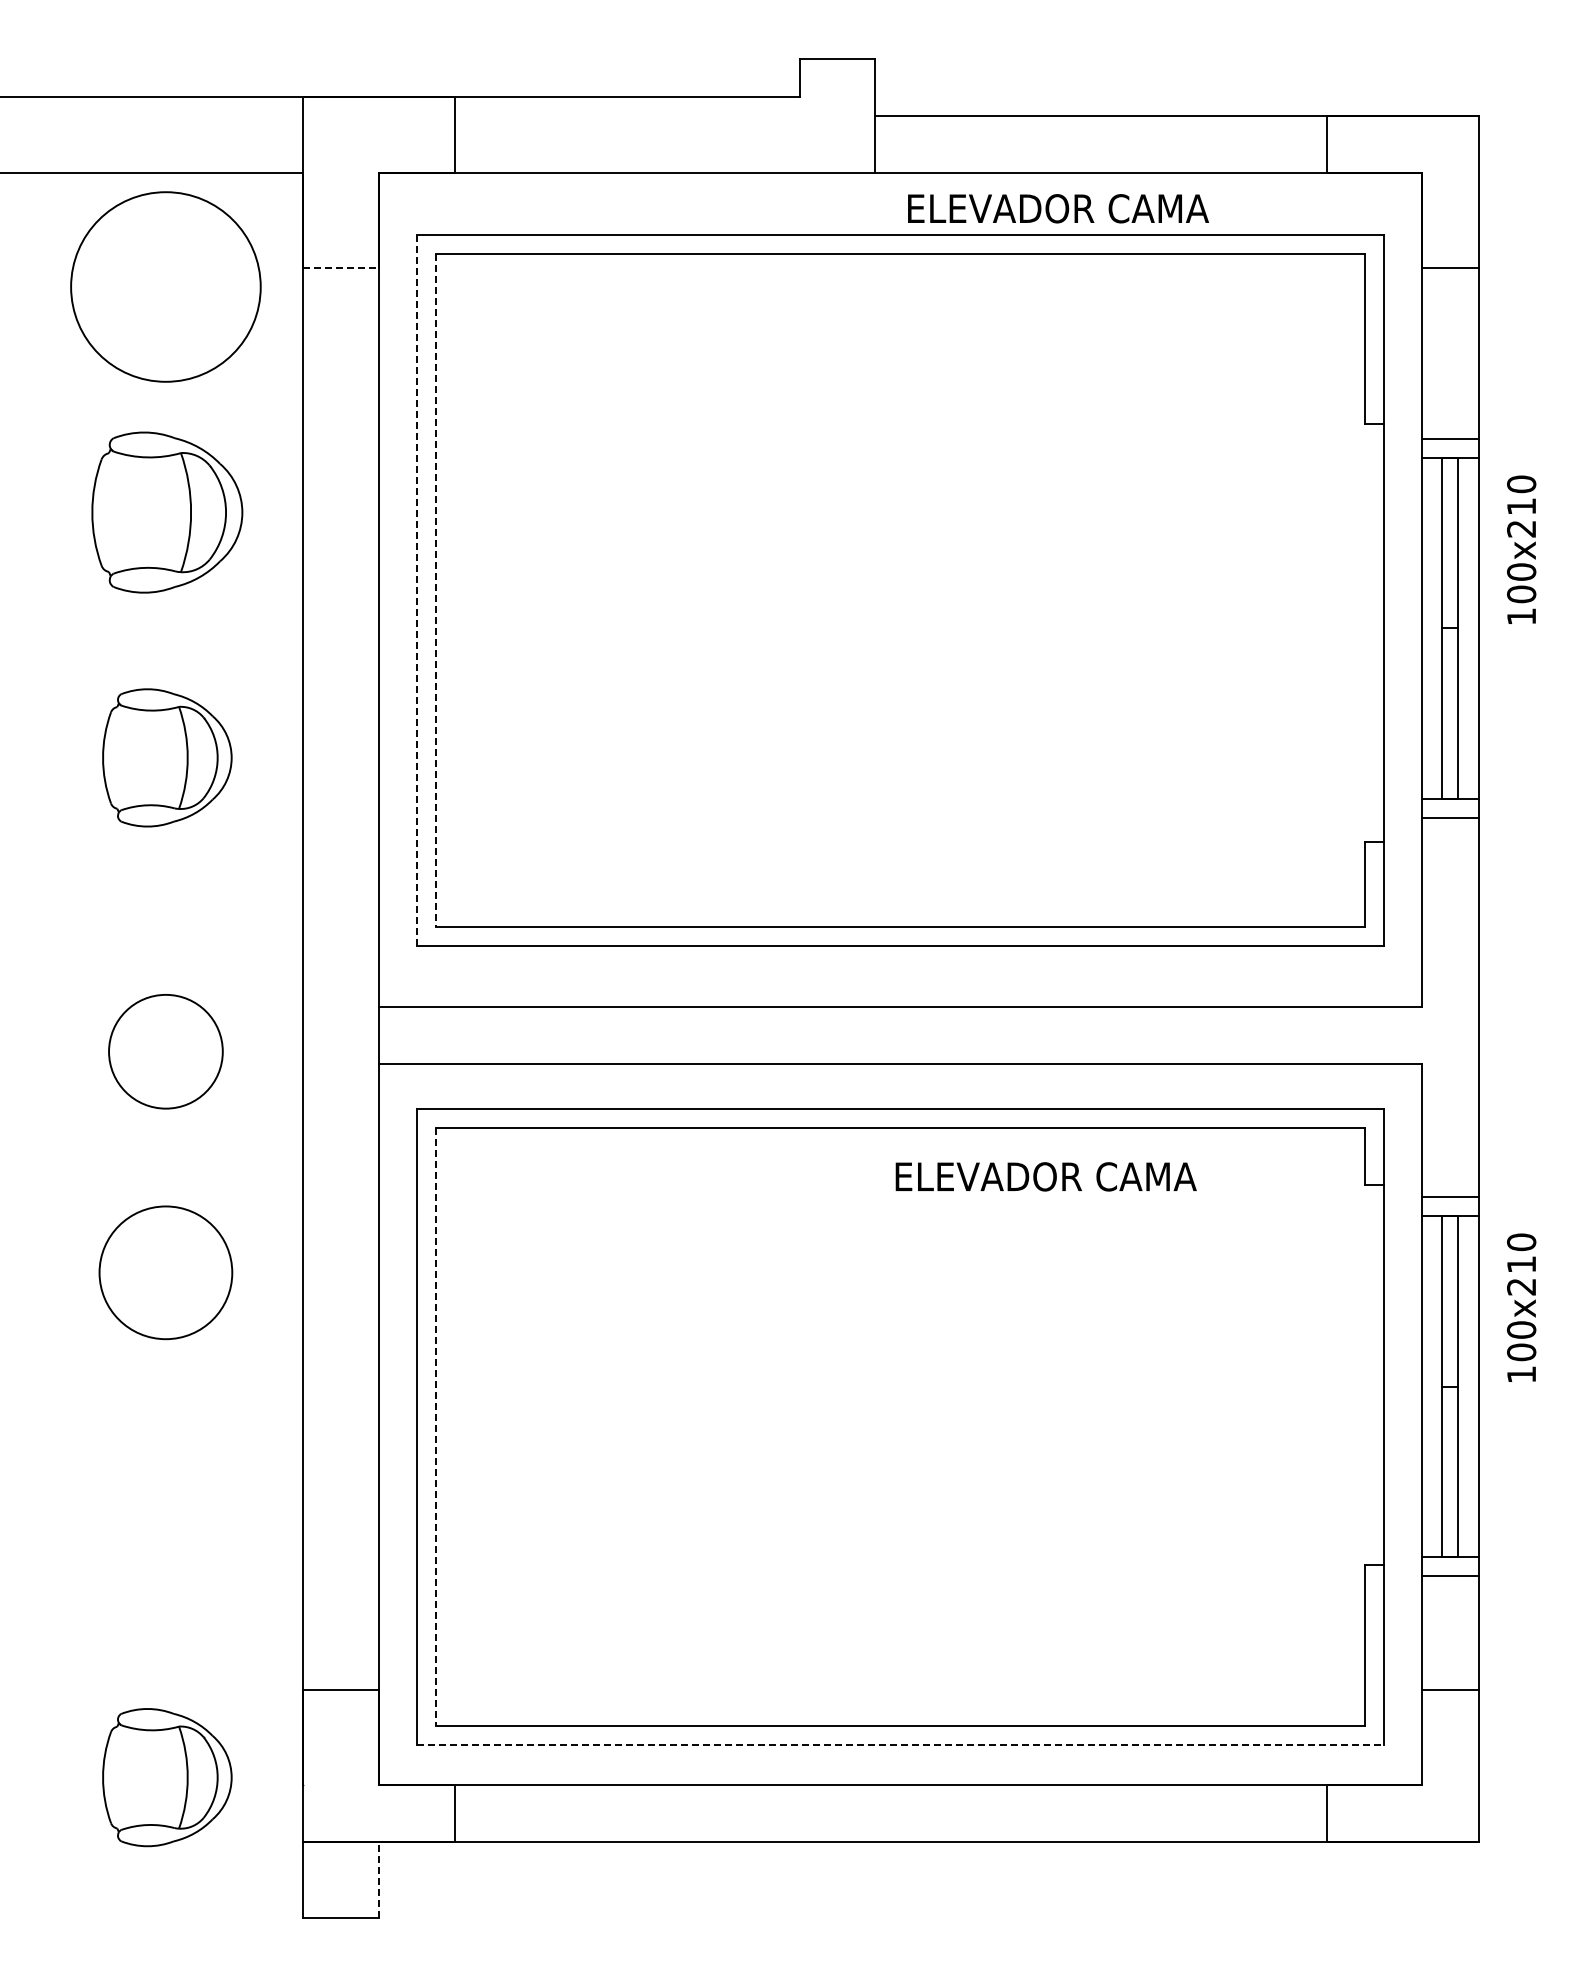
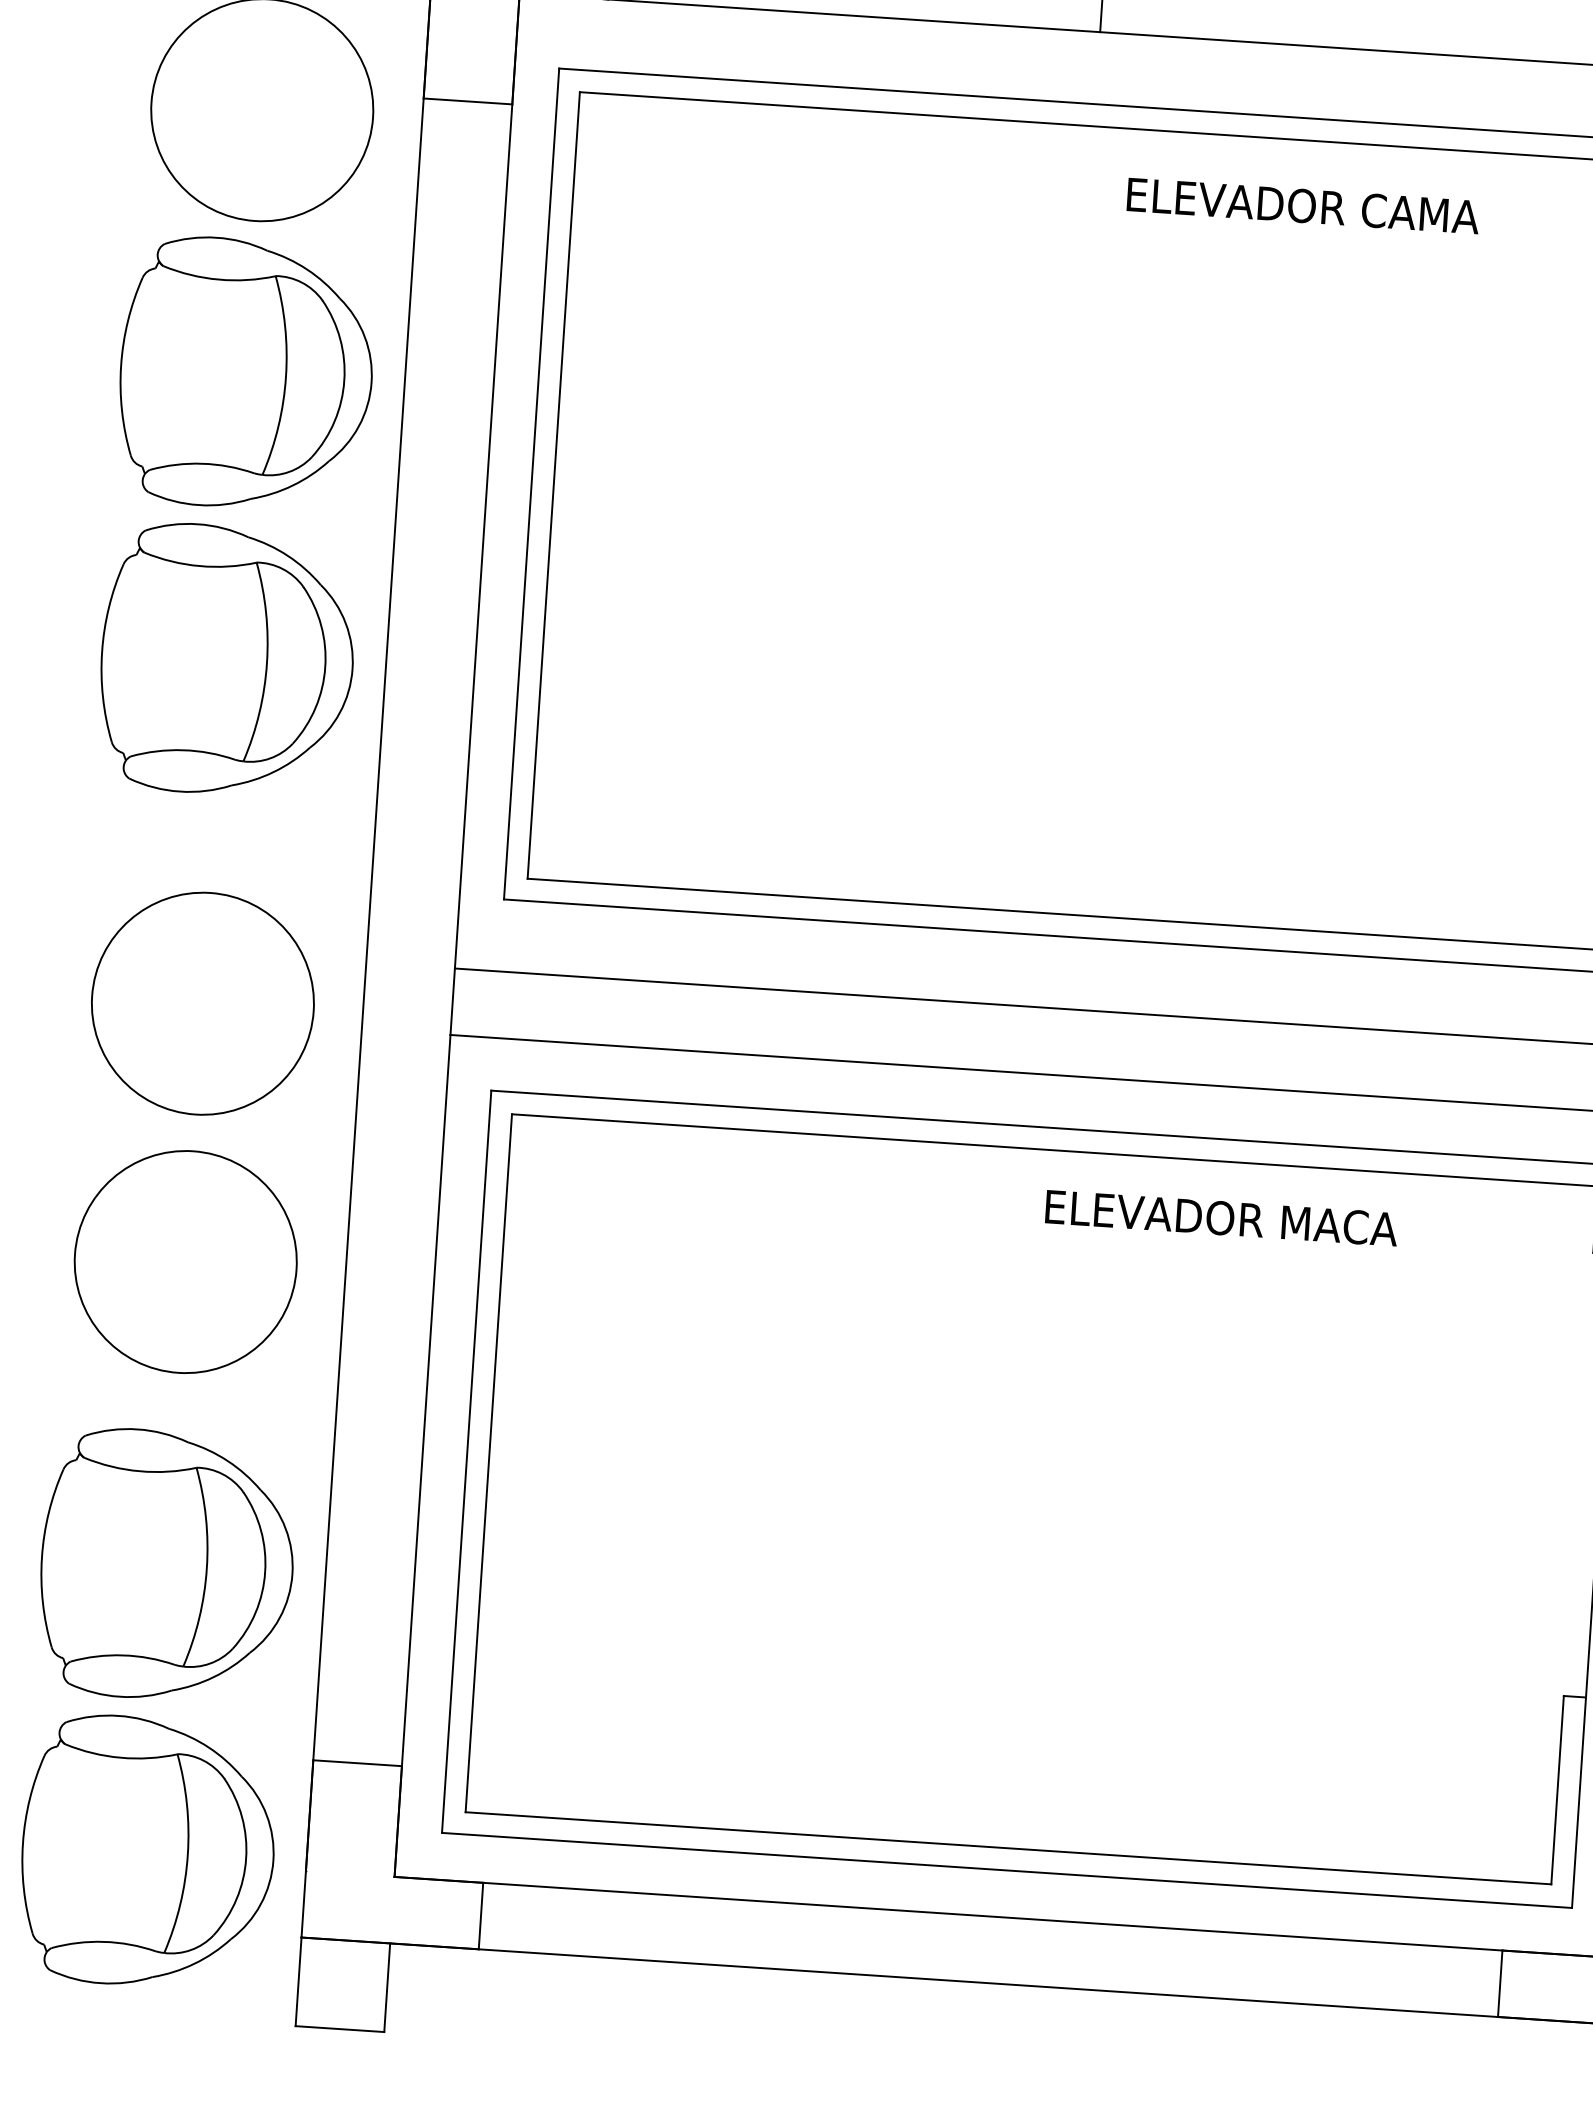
text: (1058, 208) -> (1303, 205), moved
line: (340, 267) -> (467, 100), dashed -> solid
part: (167, 512) -> (246, 373), size x1.43
line: (416, 590) -> (531, 484), dashed -> solid
line: (435, 590) -> (553, 485), dashed -> solid
part: (167, 757) -> (227, 660), size x1.67
circle: (165, 1051) -> (202, 1003), size x1.67
text: (1133, 1176) -> (1323, 1224), ELEVADOR CAMA -> ELEVADOR MACA
circle: (165, 1272) -> (185, 1261), size x1.43
line: (435, 1427) -> (488, 1463), dashed -> solid
part: (167, 1532) -> (167, 1565), added
line: (900, 1744) -> (1007, 1870), dashed -> solid
part: (167, 1777) -> (148, 1851), size x1.67
line: (378, 1879) -> (387, 1987), dashed -> solid

